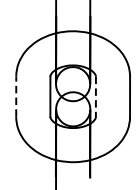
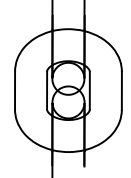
line: (16, 96) -> (15, 90), dashed -> solid
line: (95, 96) -> (89, 90), dashed -> solid

